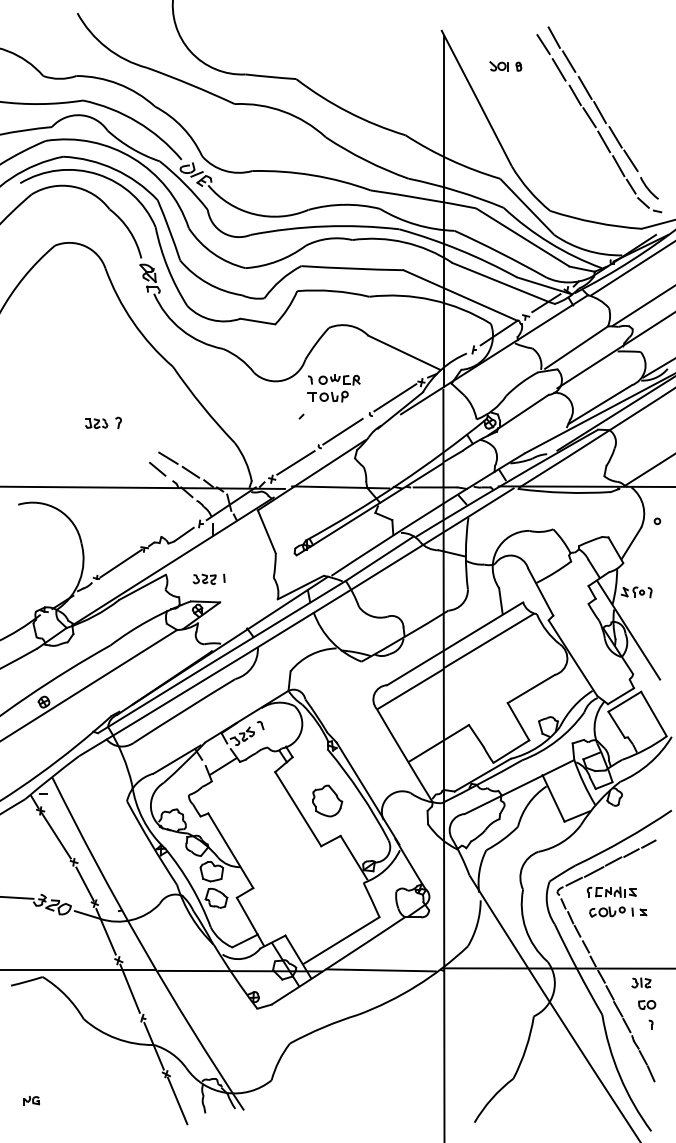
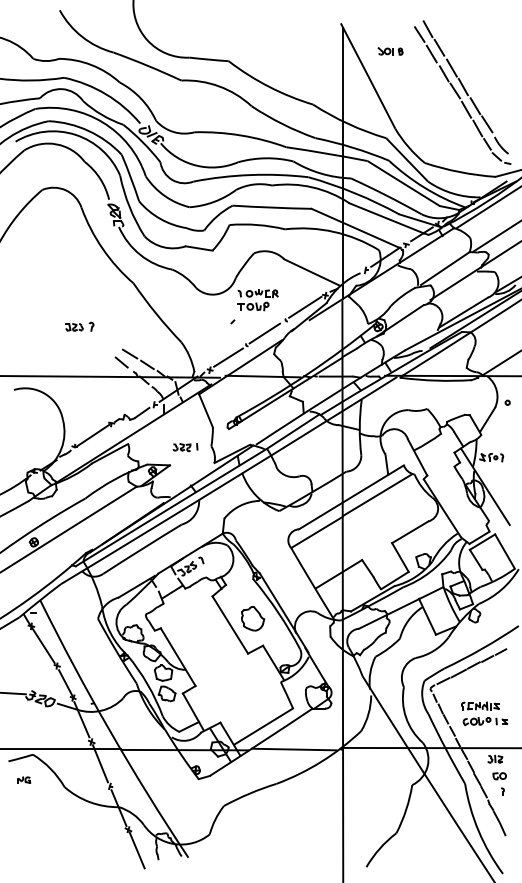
part: (209, 579) -> (185, 447), moved
part: (617, 901) -> (484, 713), moved
part: (31, 1099) -> (24, 779), moved

